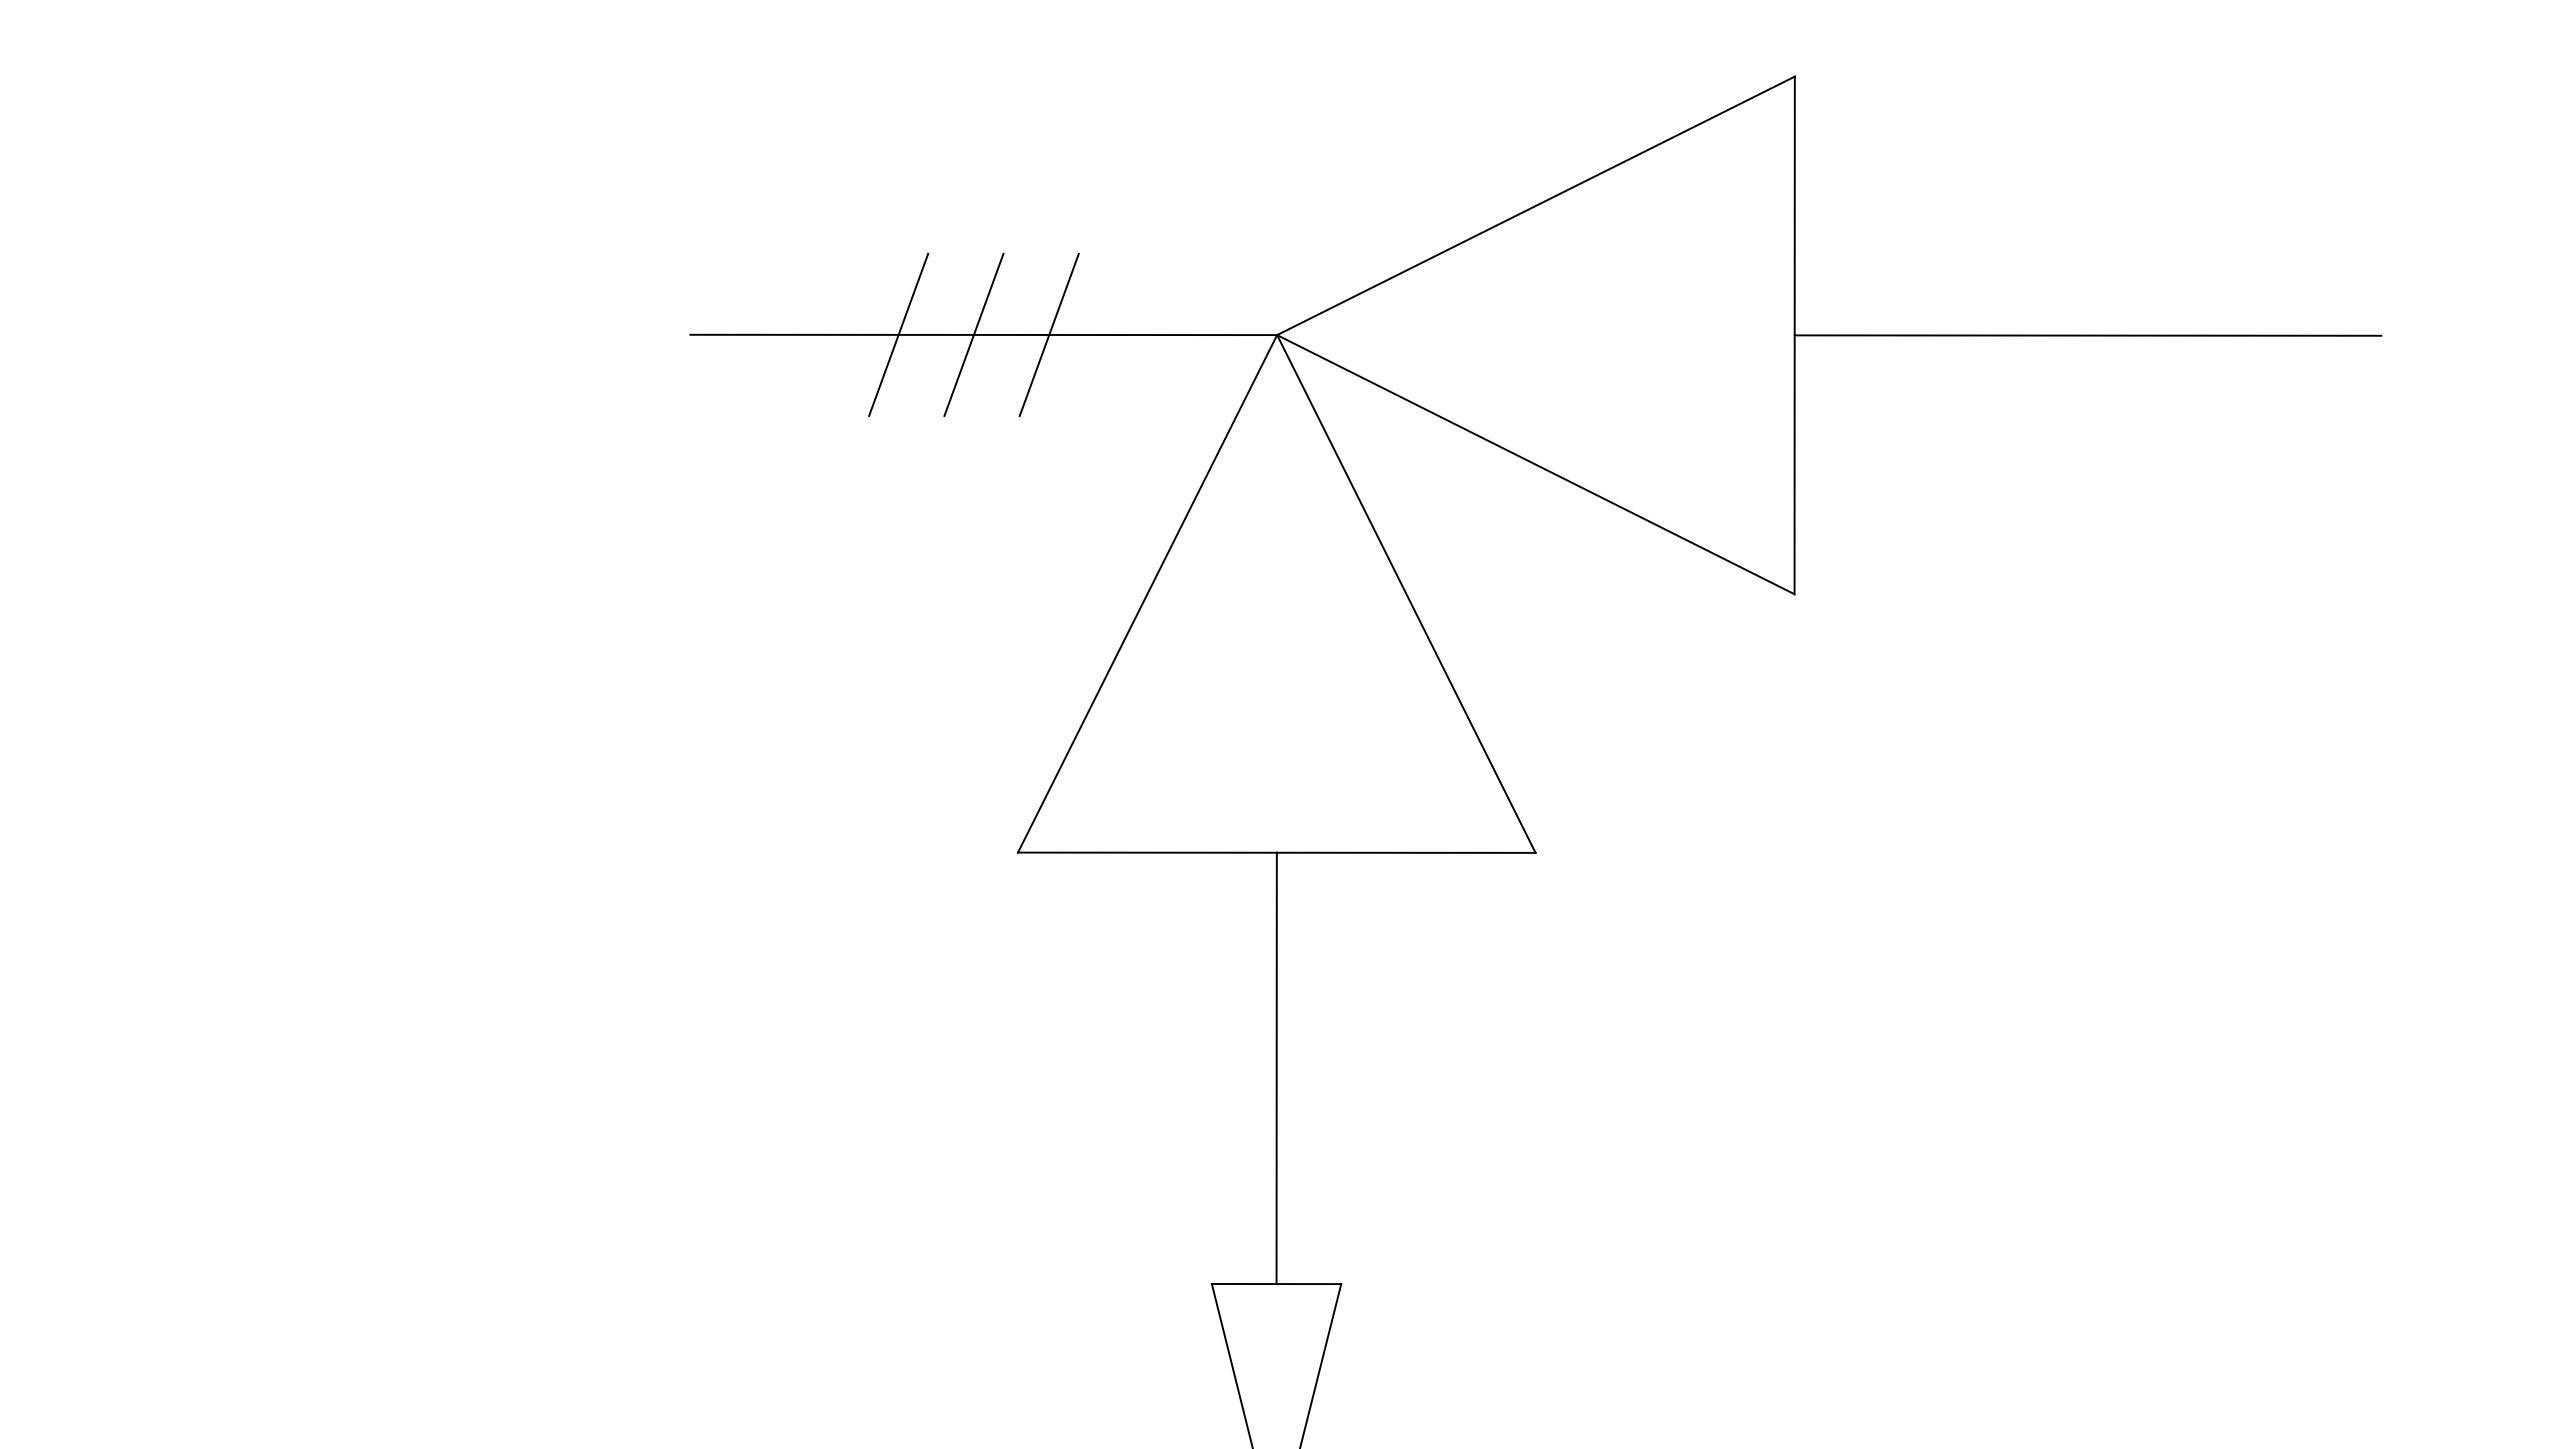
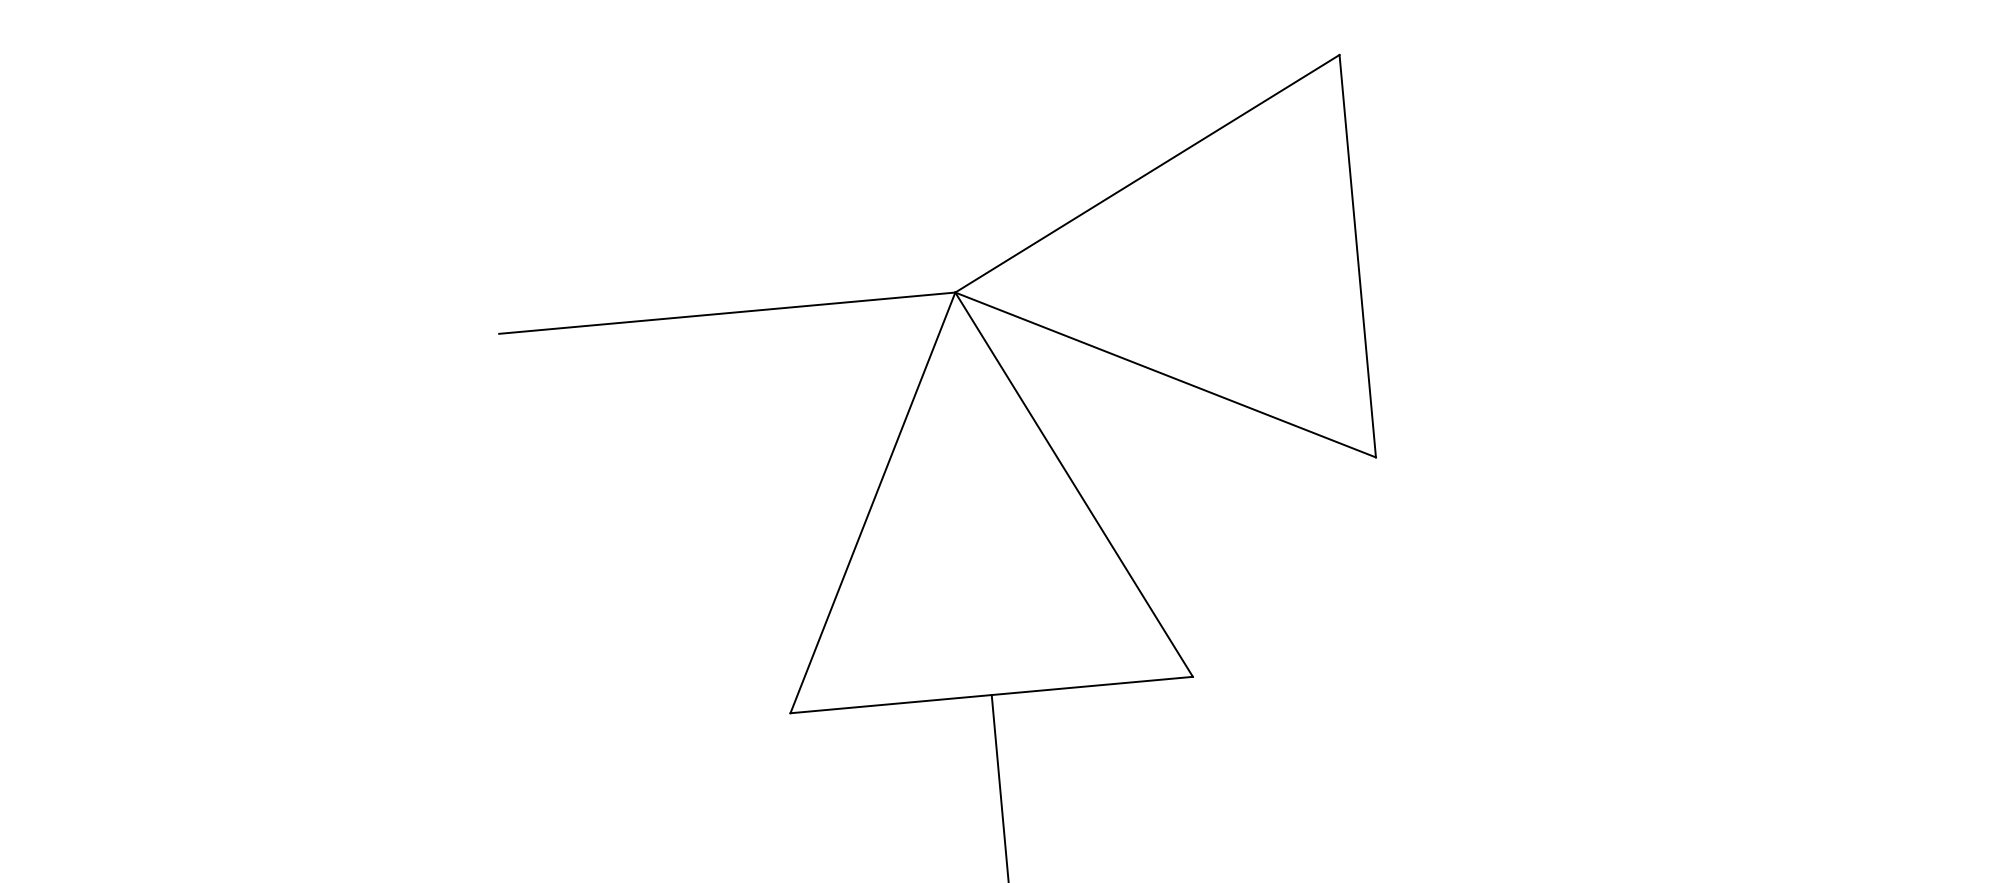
line: (898, 334) -> (660, 318), removed
line: (973, 334) -> (719, 313), removed
line: (1048, 334) -> (777, 308), removed
line: (2087, 335) -> (1585, 235), removed

